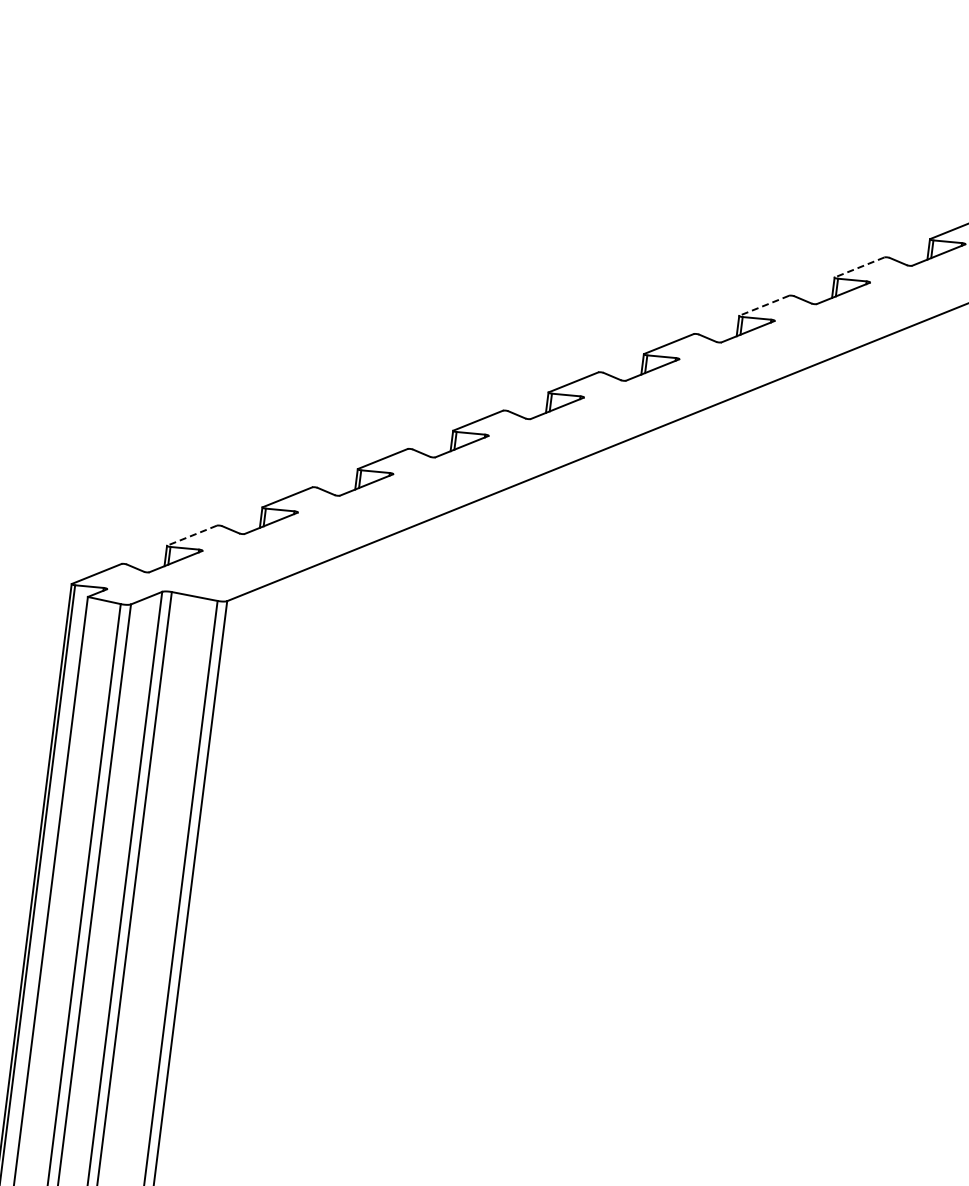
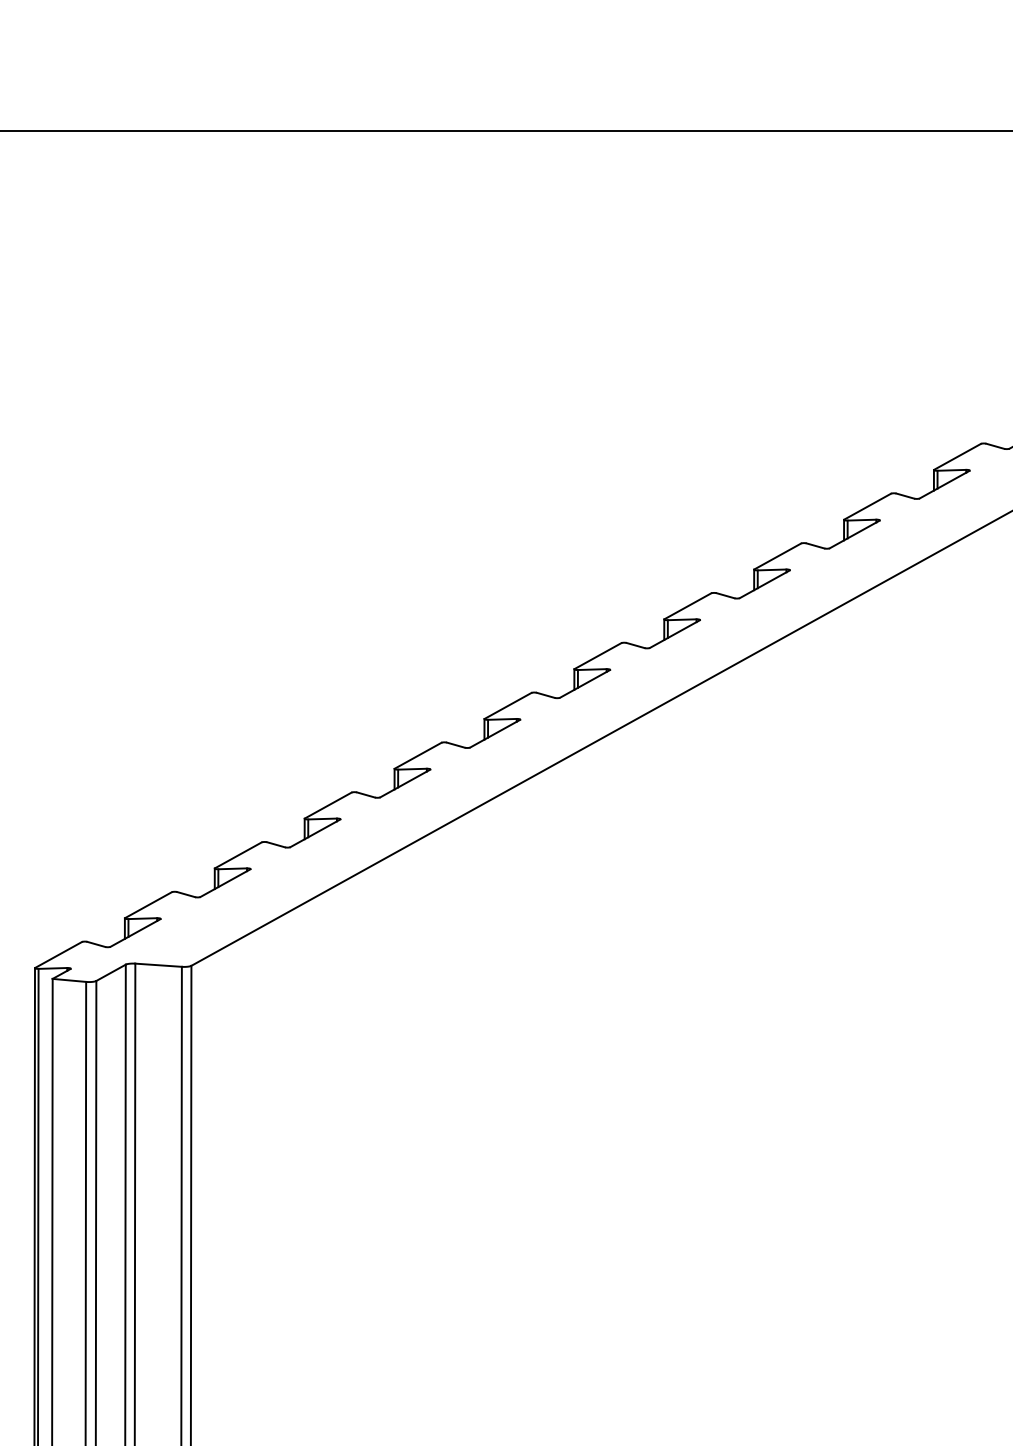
line: (859, 267) -> (777, 556), dashed -> solid
line: (763, 305) -> (687, 606), dashed -> solid
line: (192, 535) -> (148, 905), dashed -> solid

